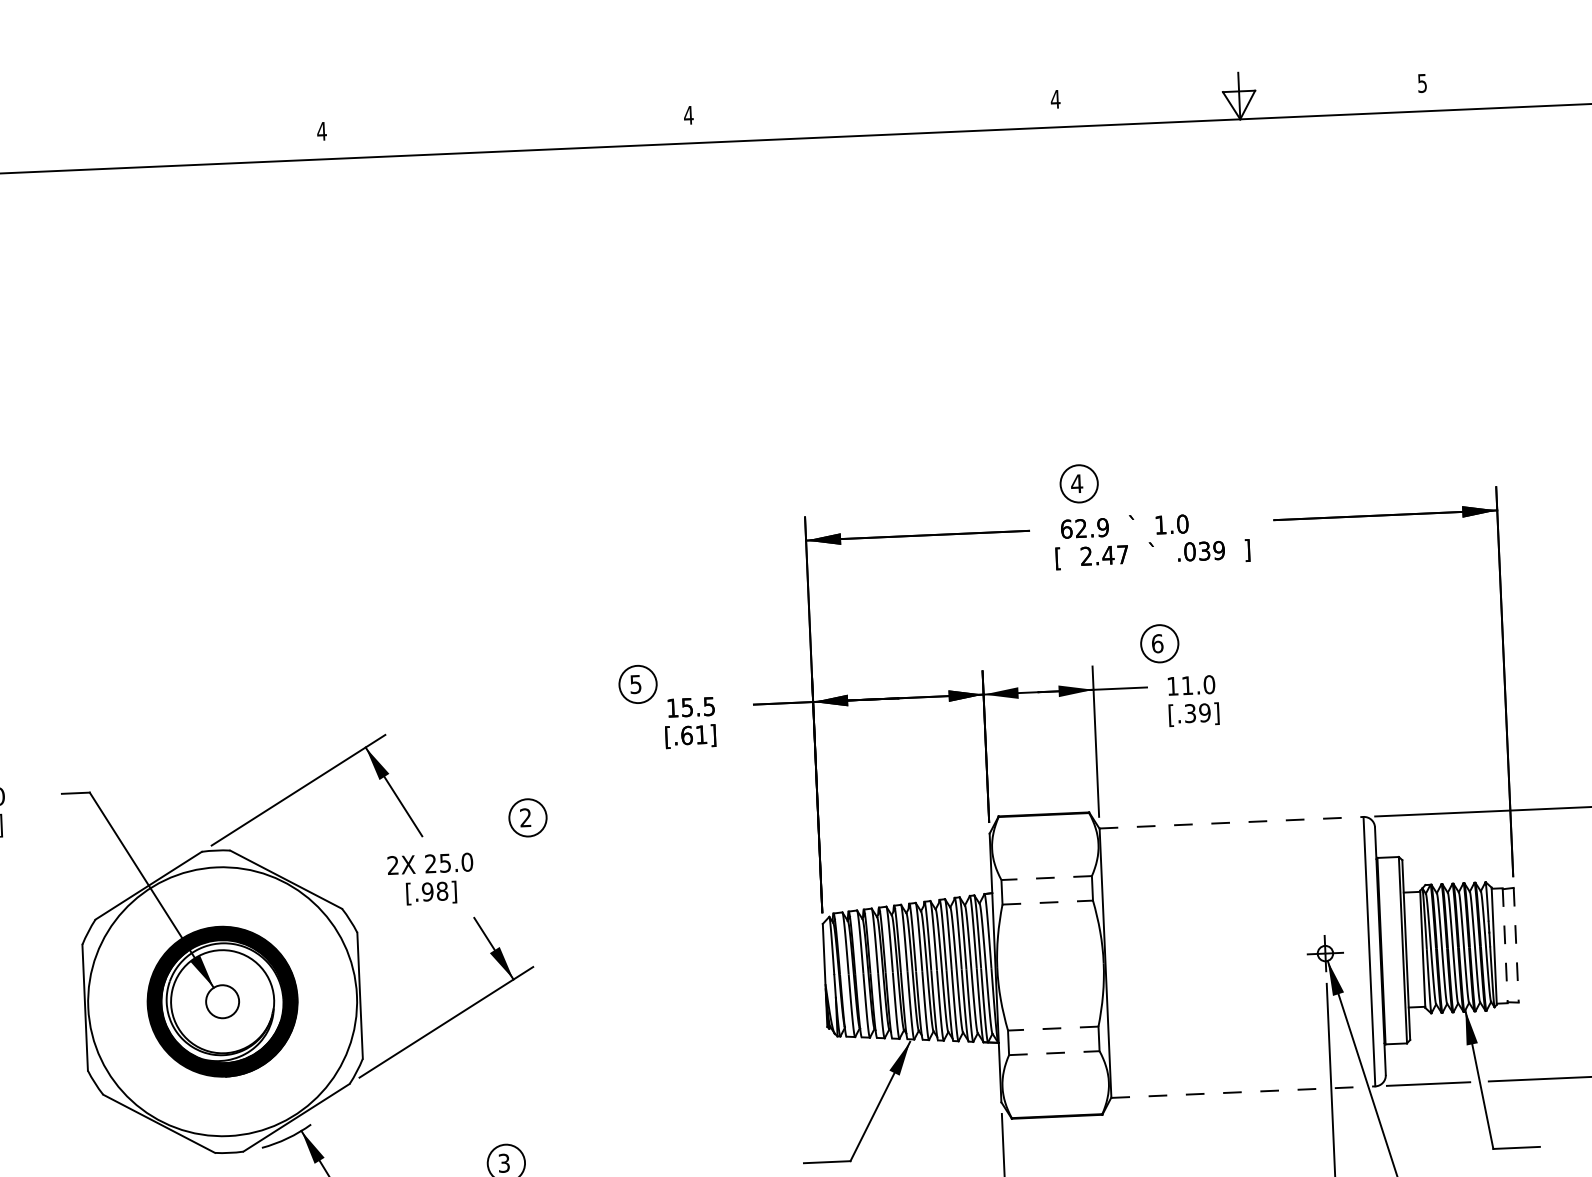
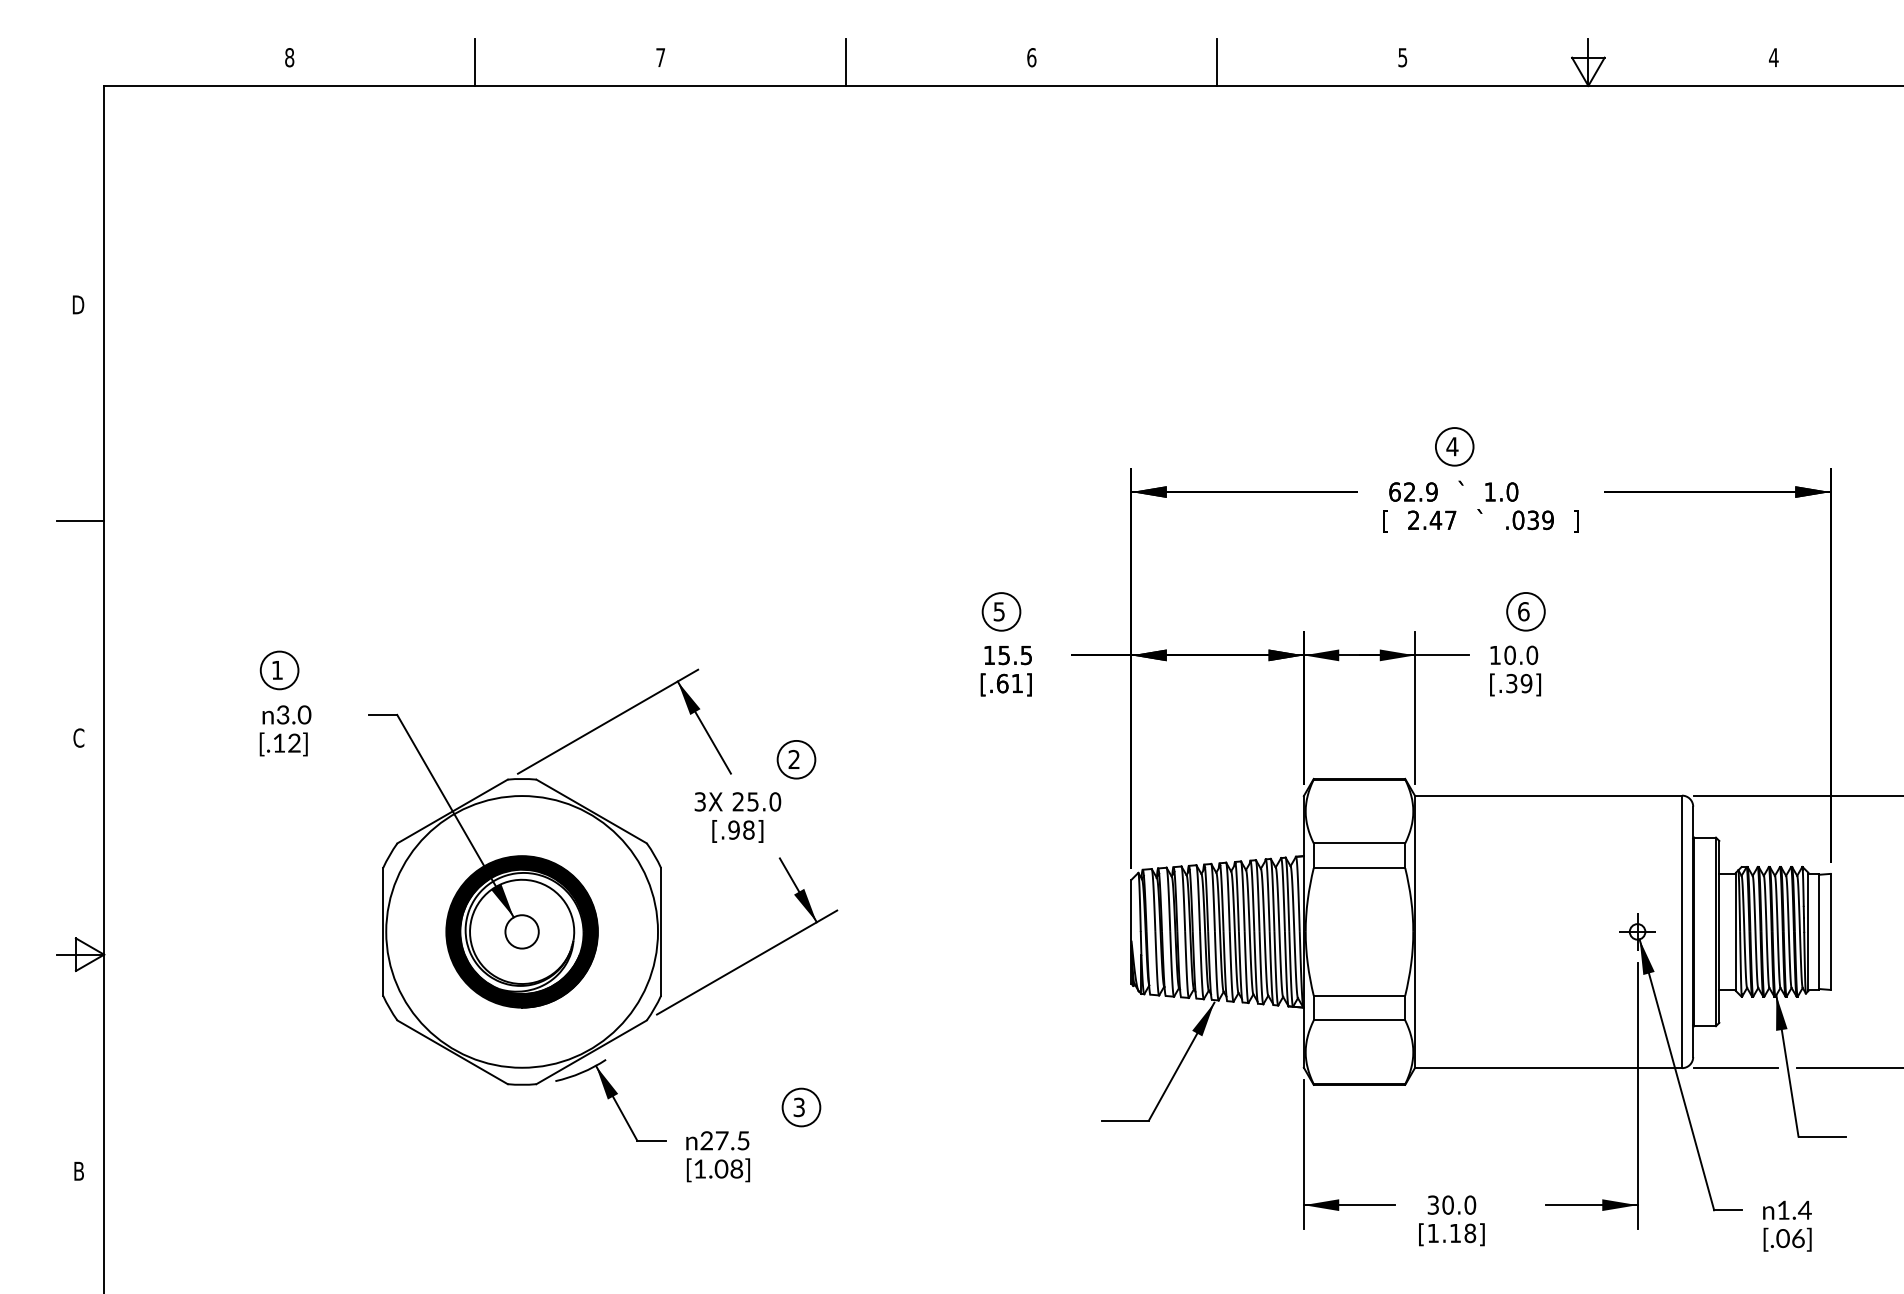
text: (1422, 83) -> (1773, 57), 5 -> 4
text: (1055, 99) -> (1402, 57), 4 -> 5
line: (872, 111) -> (1217, 61), added
text: (688, 115) -> (1031, 57), 4 -> 6
line: (505, 127) -> (846, 61), added
text: (321, 131) -> (660, 57), 4 -> 7
line: (138, 143) -> (475, 61), added
part: (1078, 483) -> (1454, 446), moved
part: (1159, 643) -> (1525, 611), moved
part: (638, 684) -> (1001, 611), moved
text: (1186, 685) -> (1509, 655), 11.0 -> 10.0
part: (527, 817) -> (796, 759), moved
line: (1232, 822) -> (1549, 795), dashed -> solid
text: (392, 865) -> (699, 801), 2X -> 3X
line: (1046, 878) -> (1359, 843), dashed -> solid
line: (1047, 902) -> (1359, 868), dashed -> solid
line: (1516, 945) -> (1830, 932), dashed -> solid
line: (1505, 946) -> (1819, 932), dashed -> solid
line: (1053, 1028) -> (1359, 995), dashed -> solid
line: (1054, 1053) -> (1359, 1020), dashed -> solid
line: (1244, 1092) -> (1549, 1068), dashed -> solid

